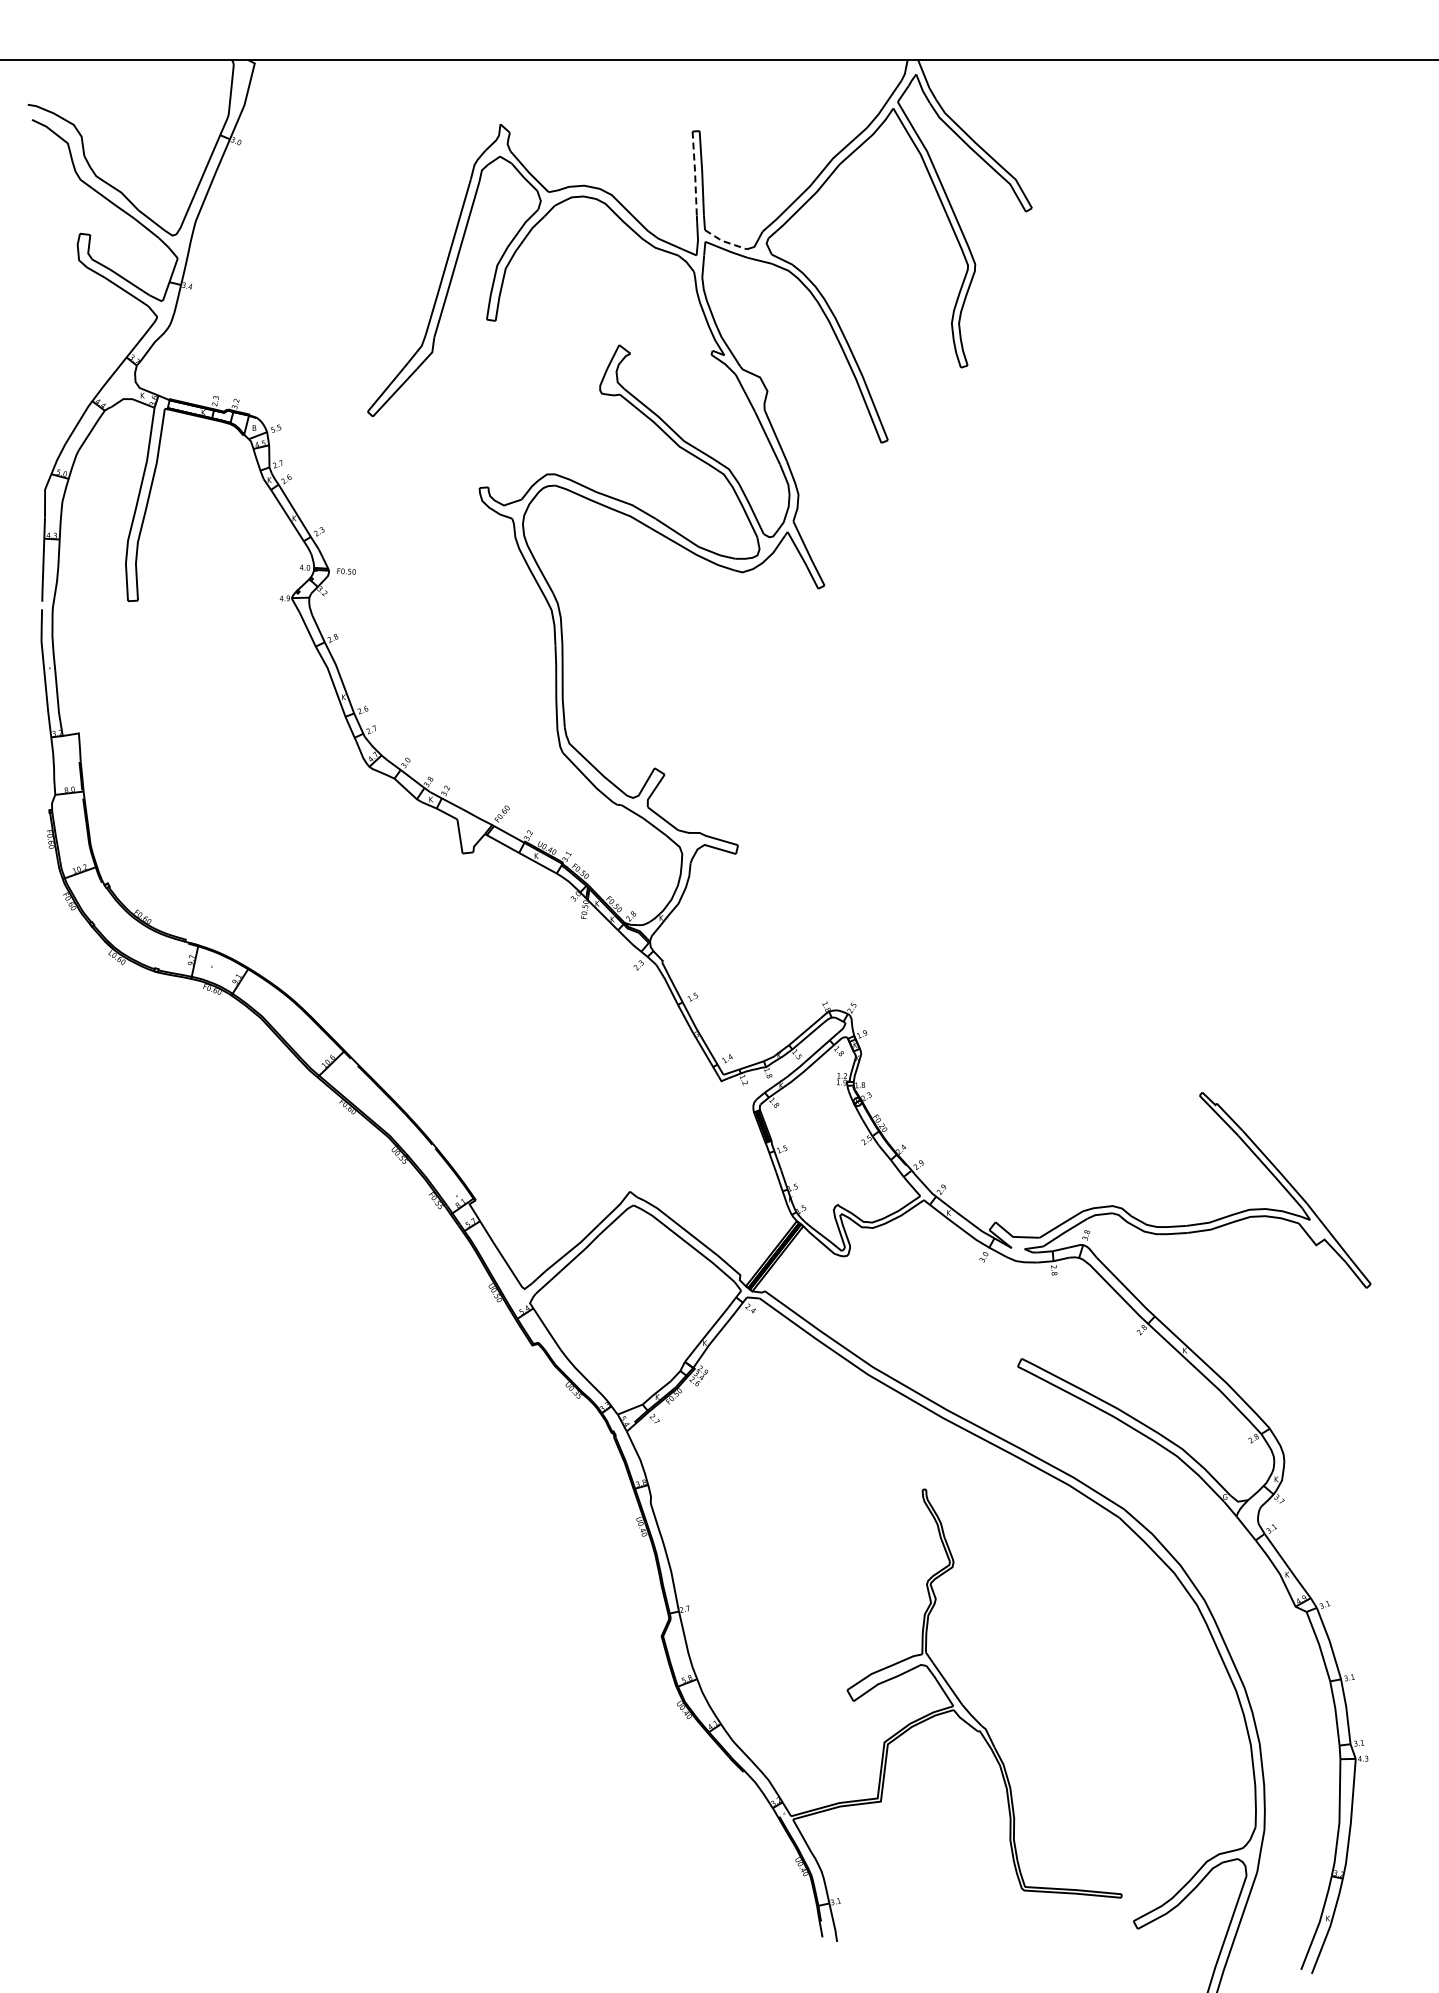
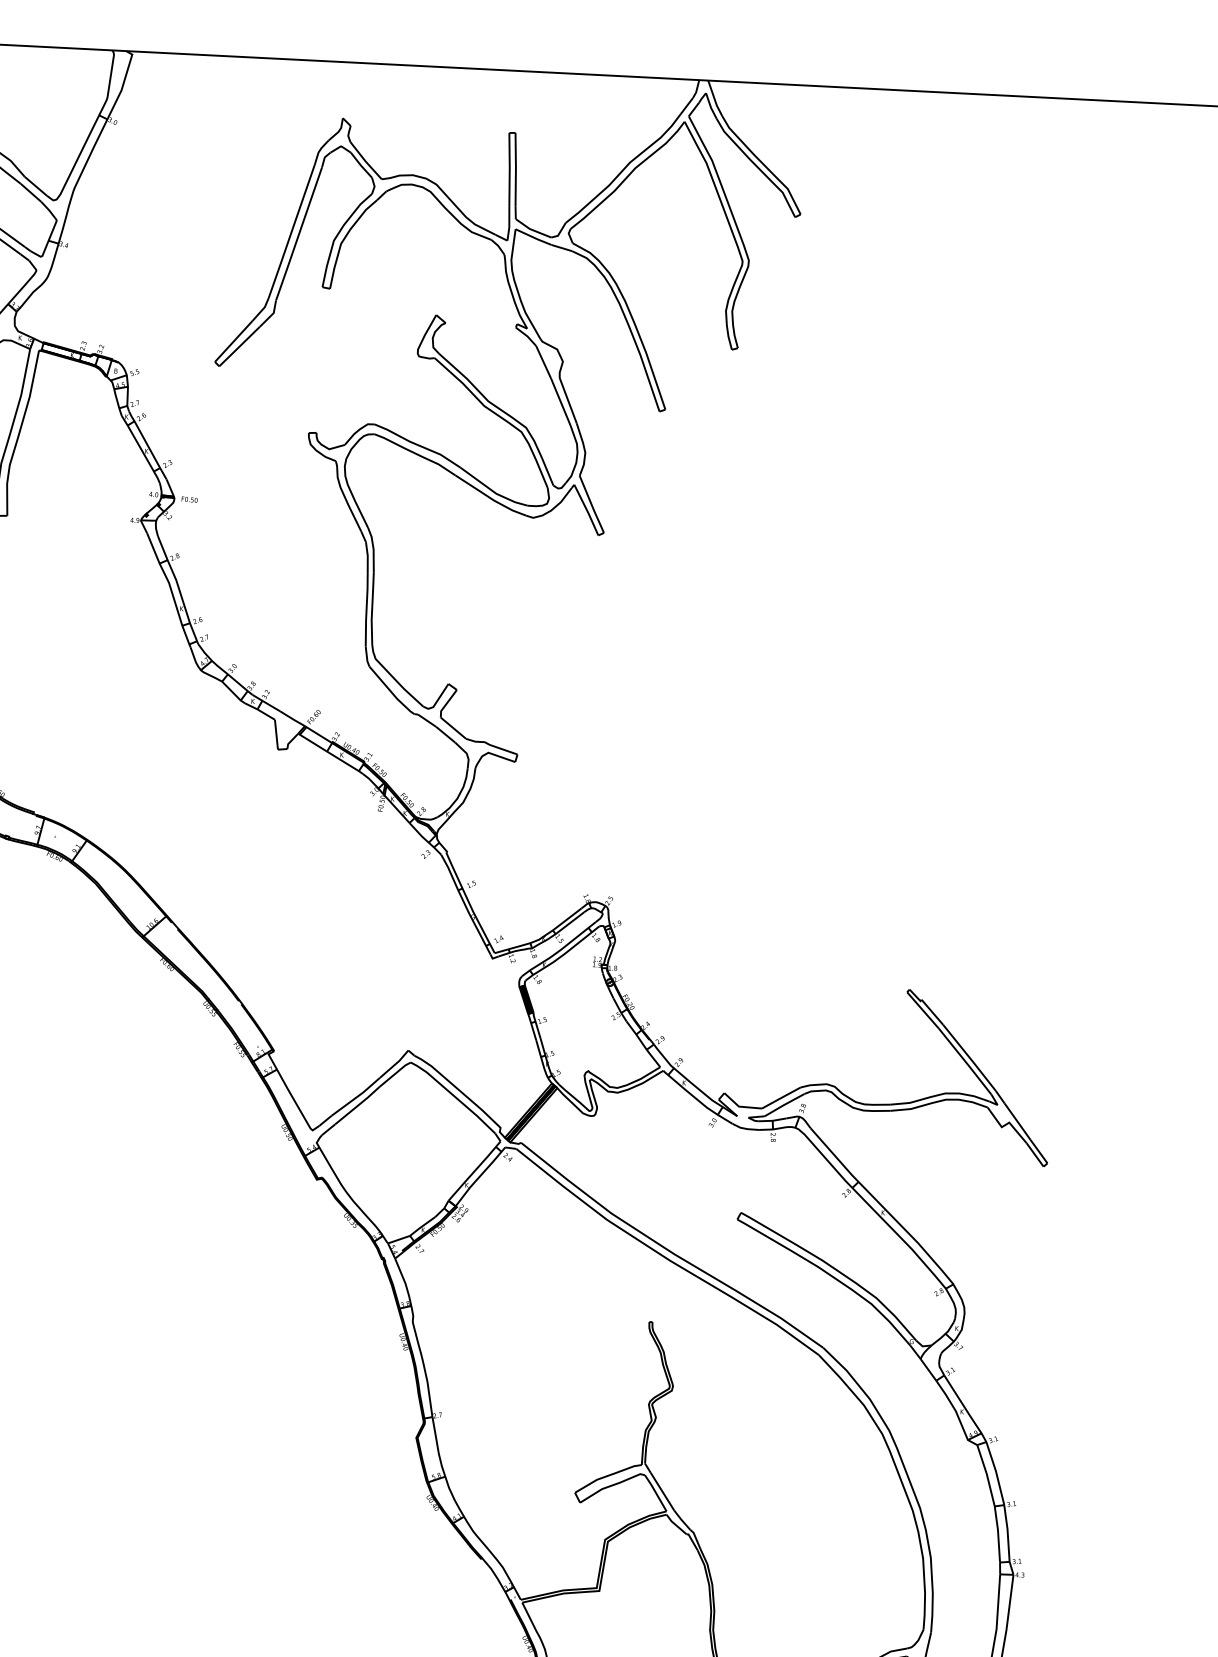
line: (695, 173) -> (510, 169), dashed -> solid
line: (724, 241) -> (532, 229), dashed -> solid

